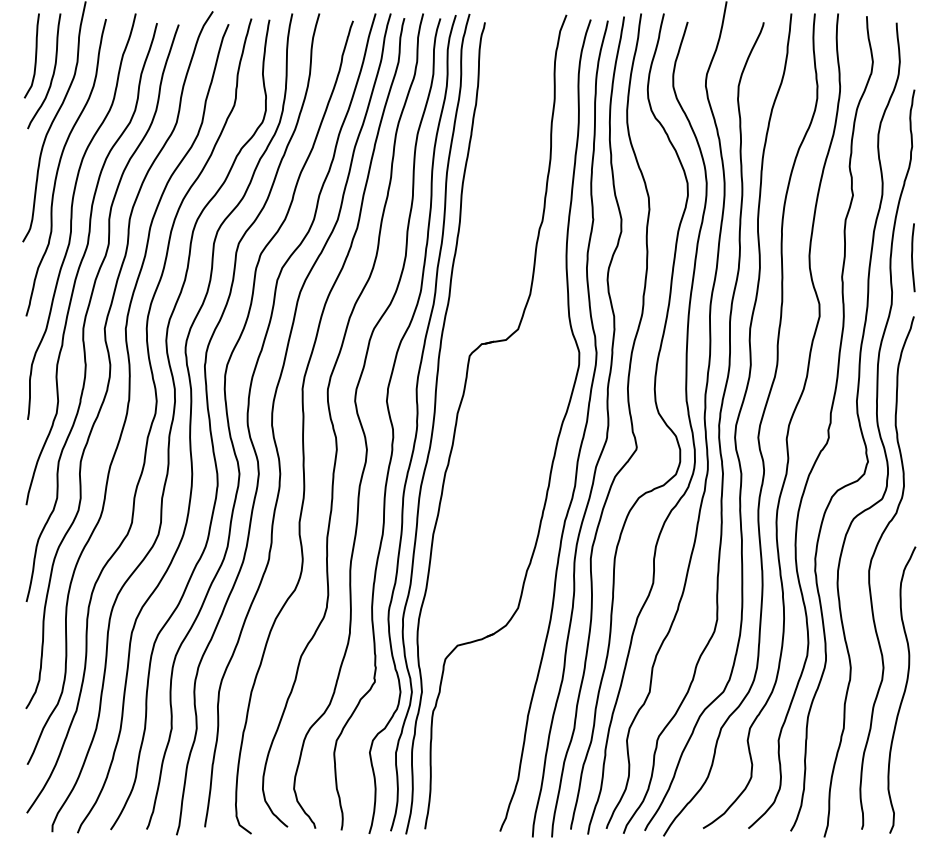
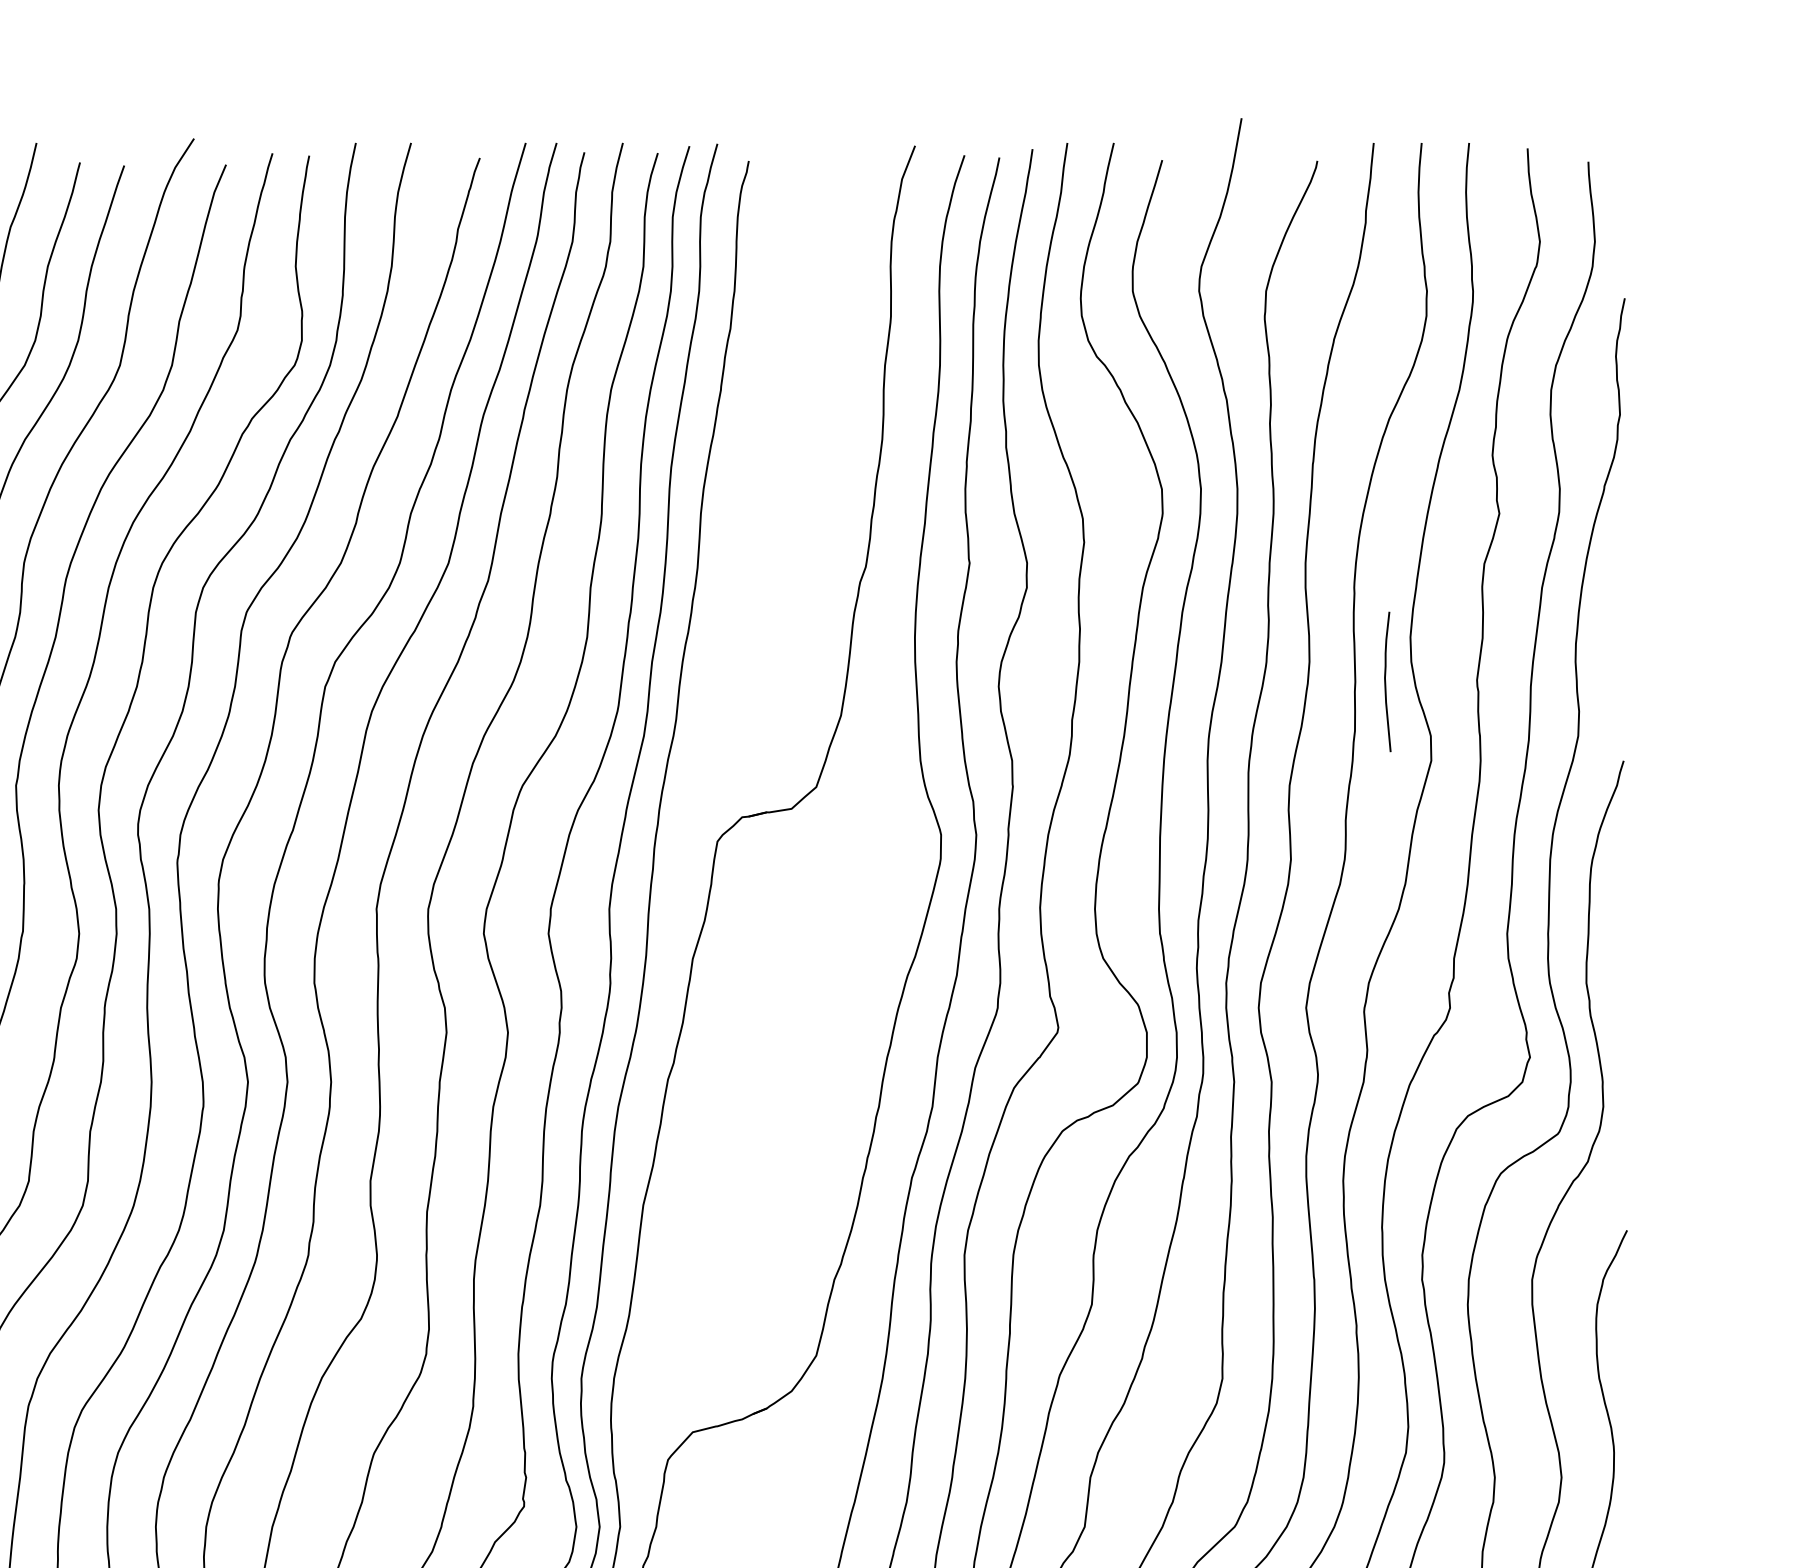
curve: (912, 257) -> (1386, 681), moved

